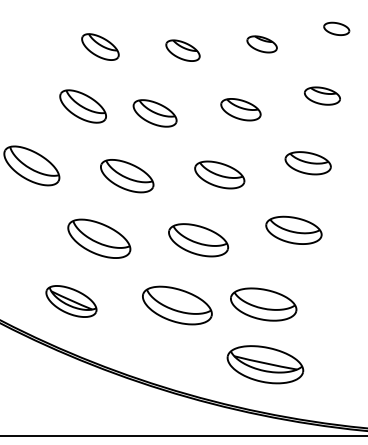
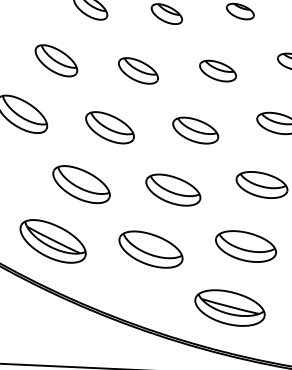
part: (82, 106) -> (55, 60), moved
part: (71, 301) -> (53, 241), size x1.43
part: (263, 304) -> (245, 246), moved

